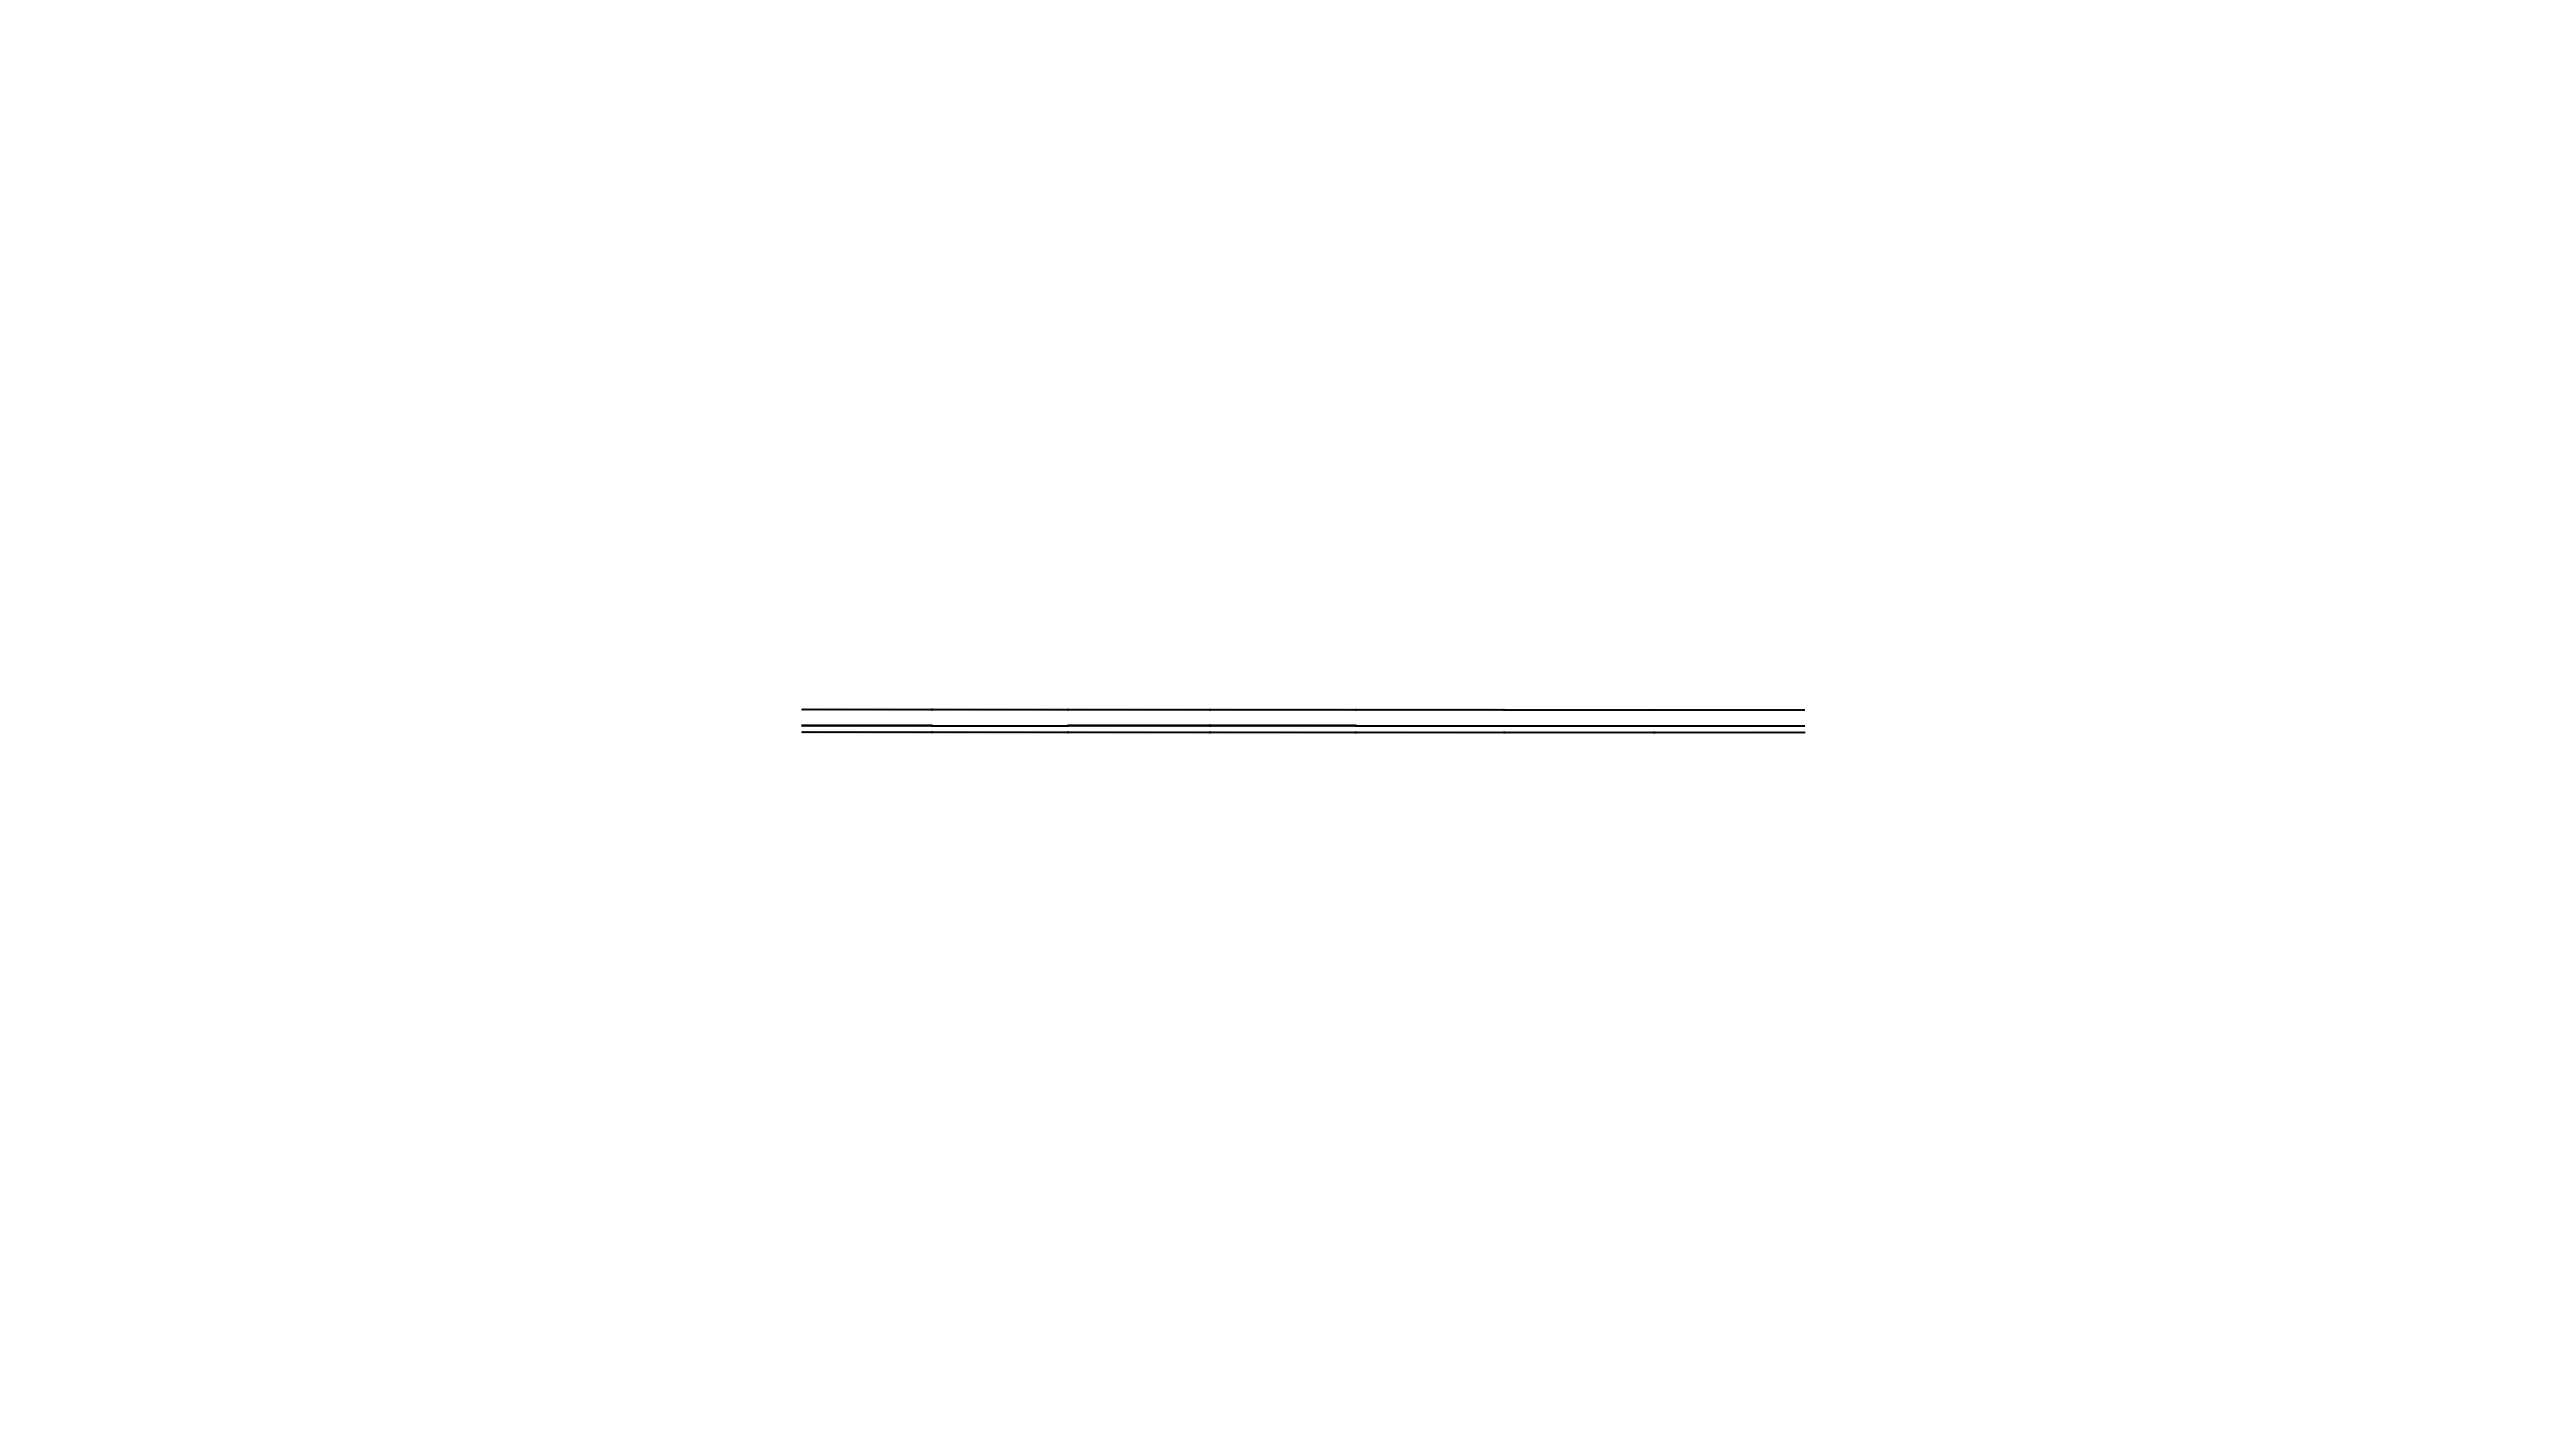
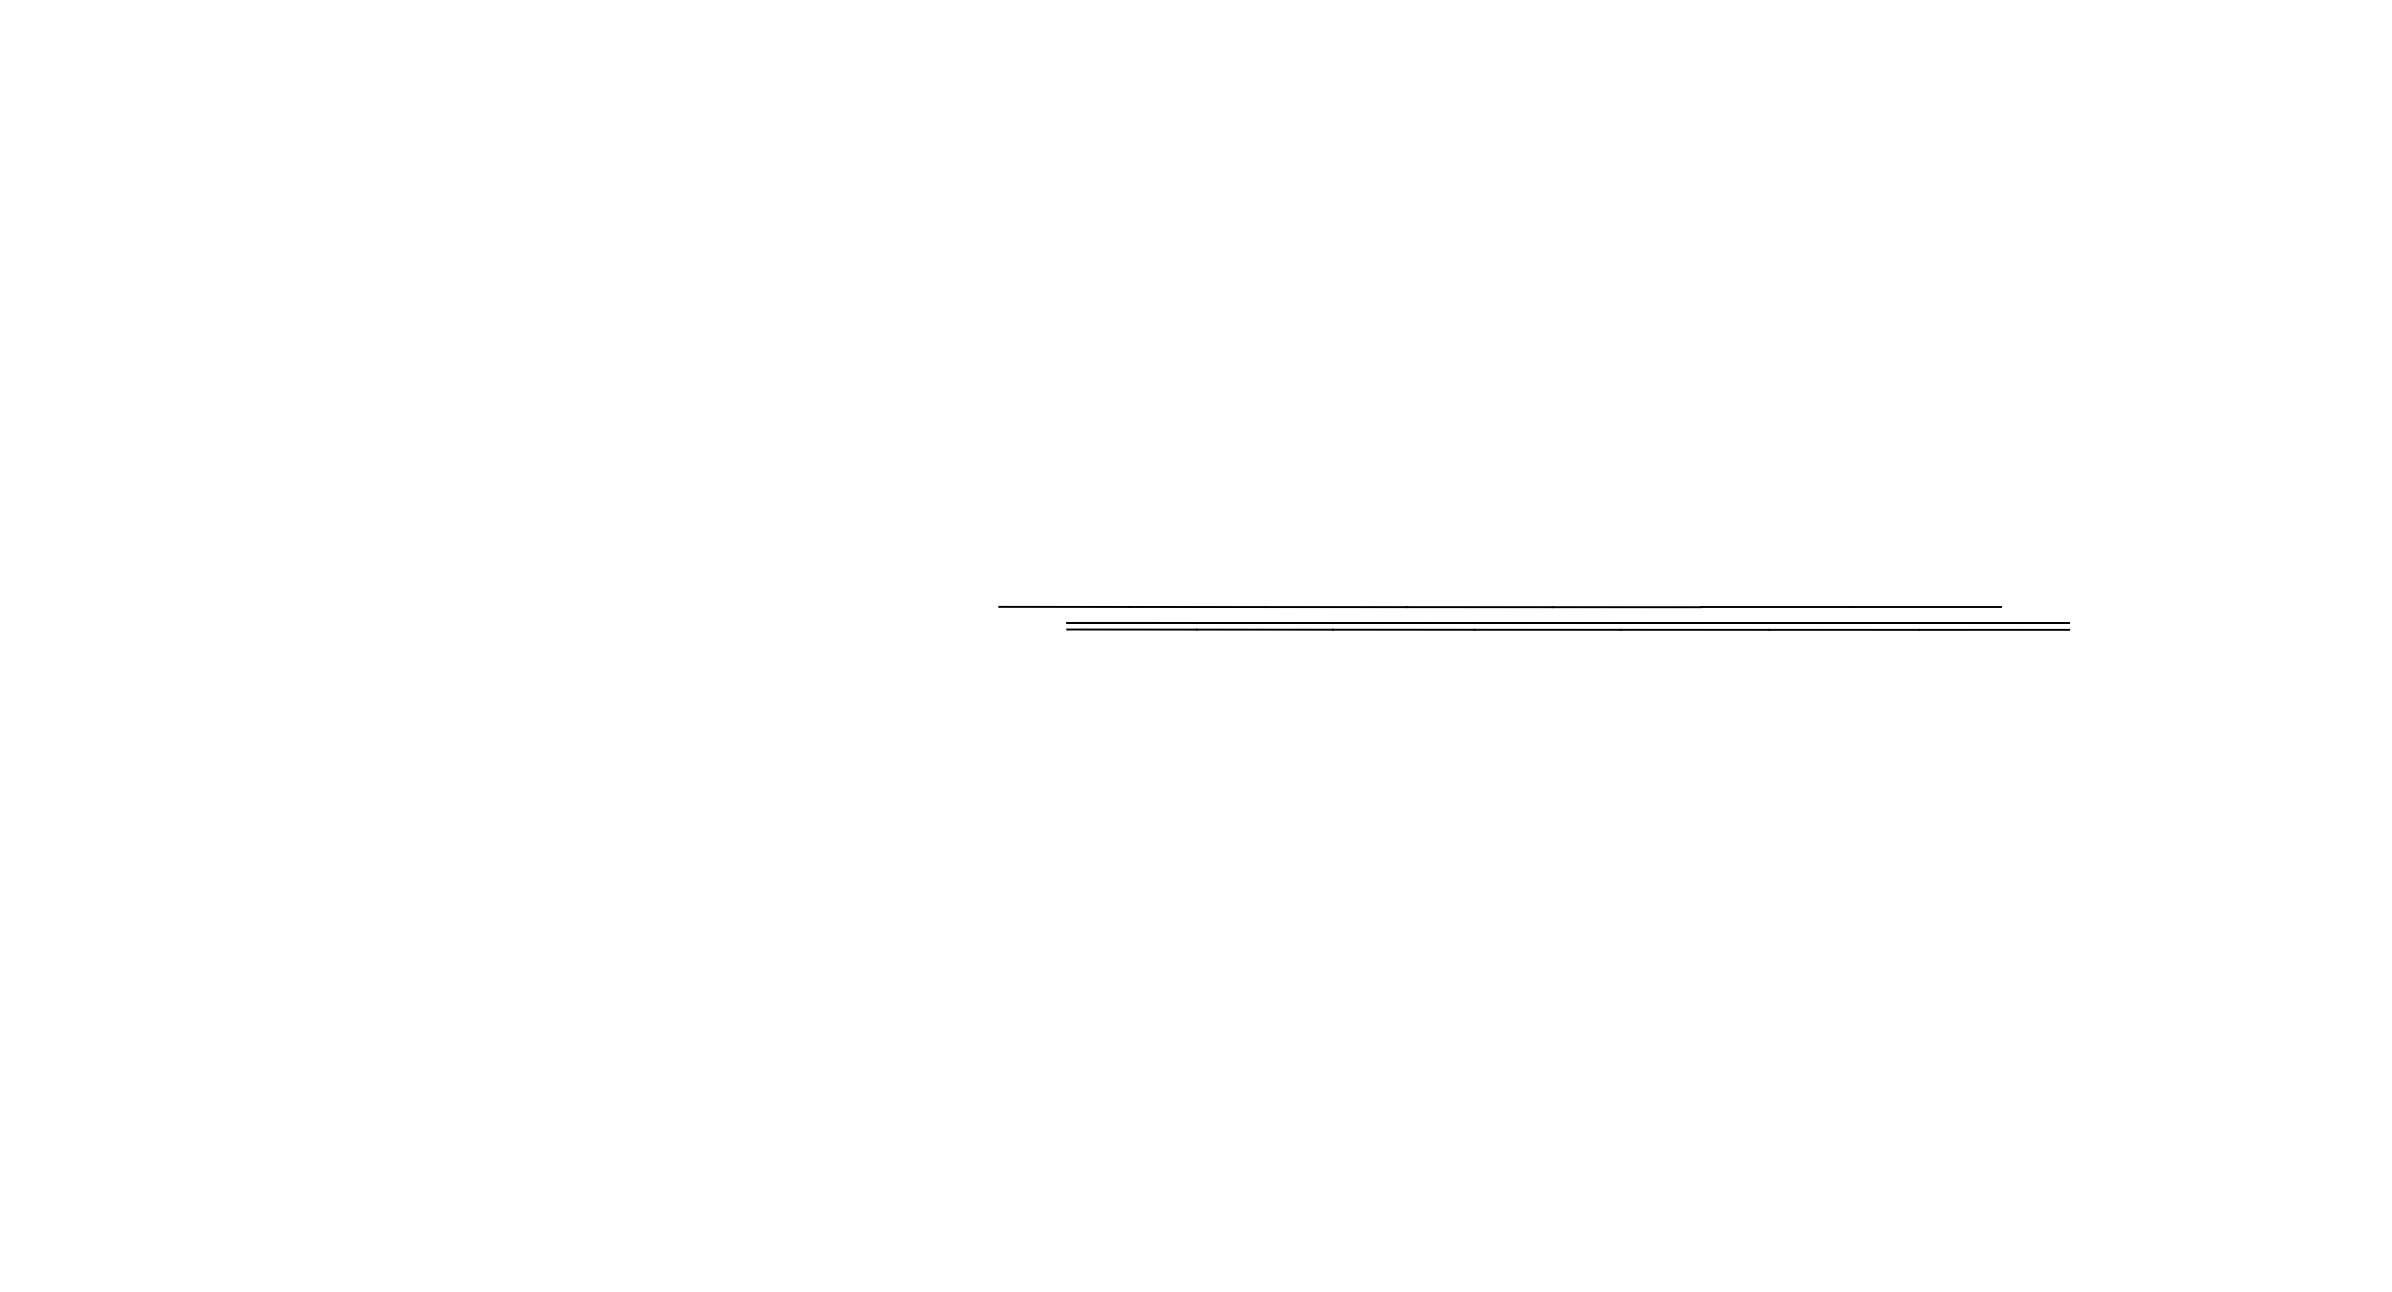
part: (1303, 728) -> (1568, 625), moved

